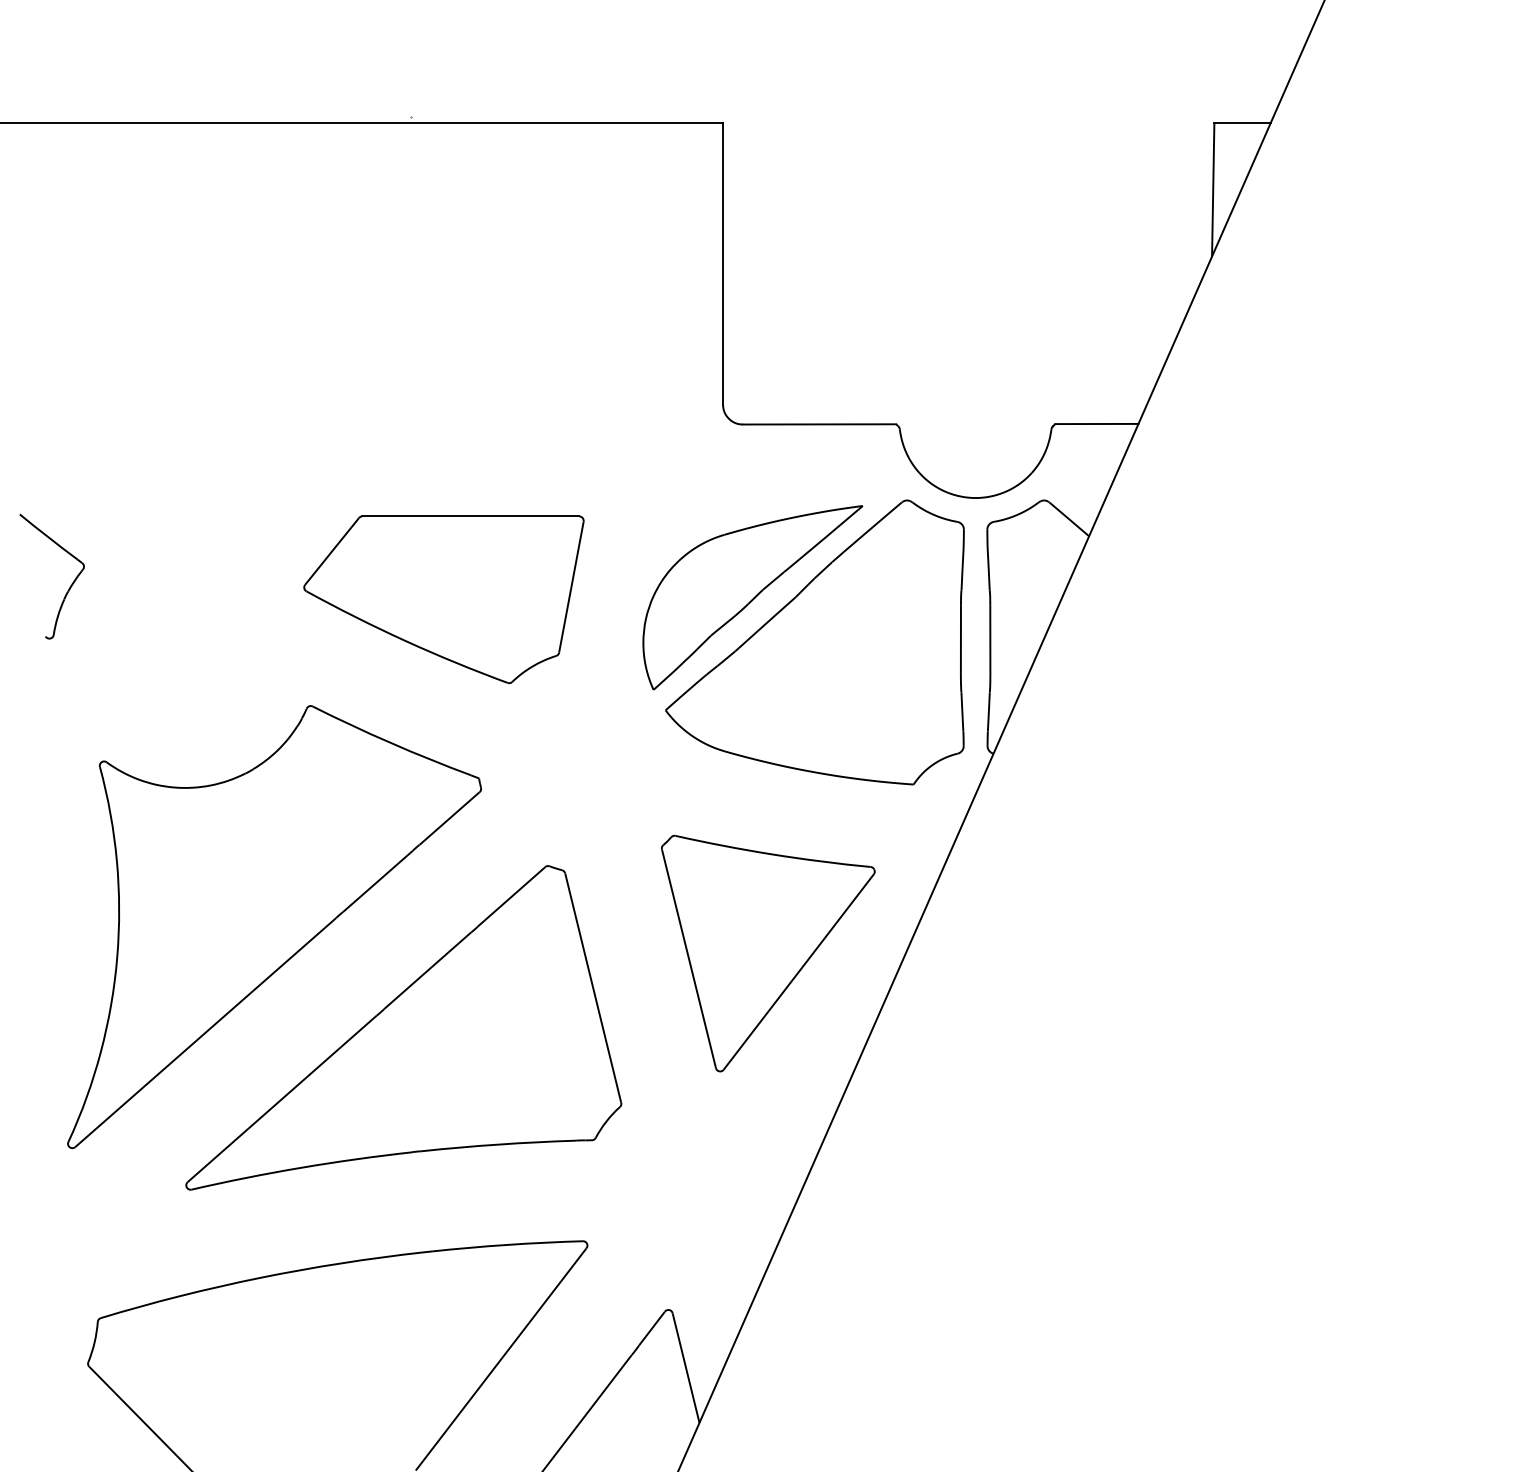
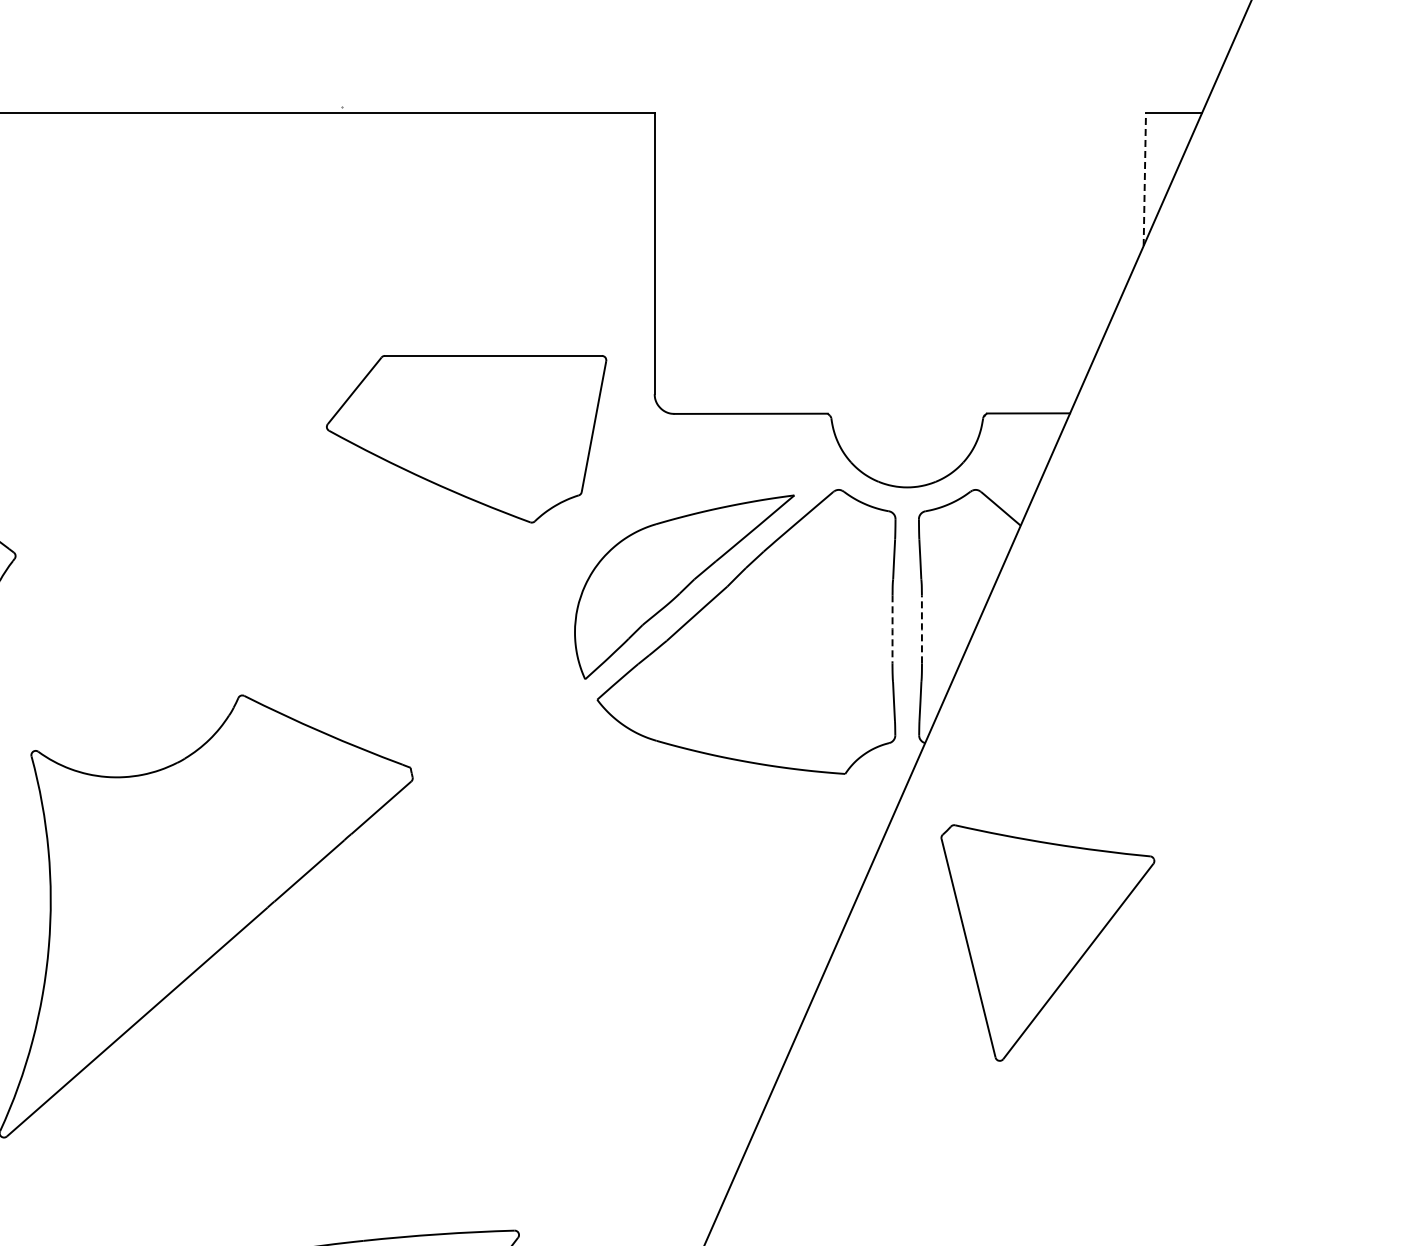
line: (1213, 190) -> (1145, 179), solid -> dashed
part: (443, 599) -> (466, 438), moved
line: (960, 639) -> (892, 628), solid -> dashed
line: (990, 639) -> (922, 628), solid -> dashed
part: (768, 953) -> (1048, 942), moved
part: (403, 1027) -> (335, 1016), removed

